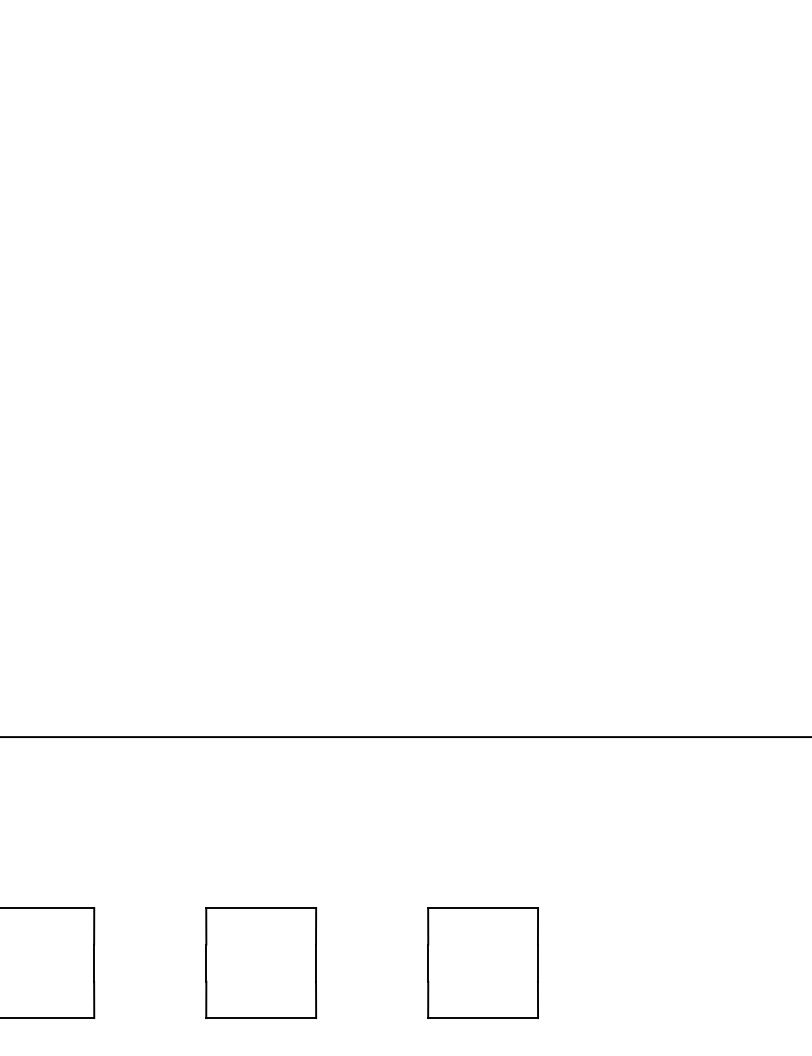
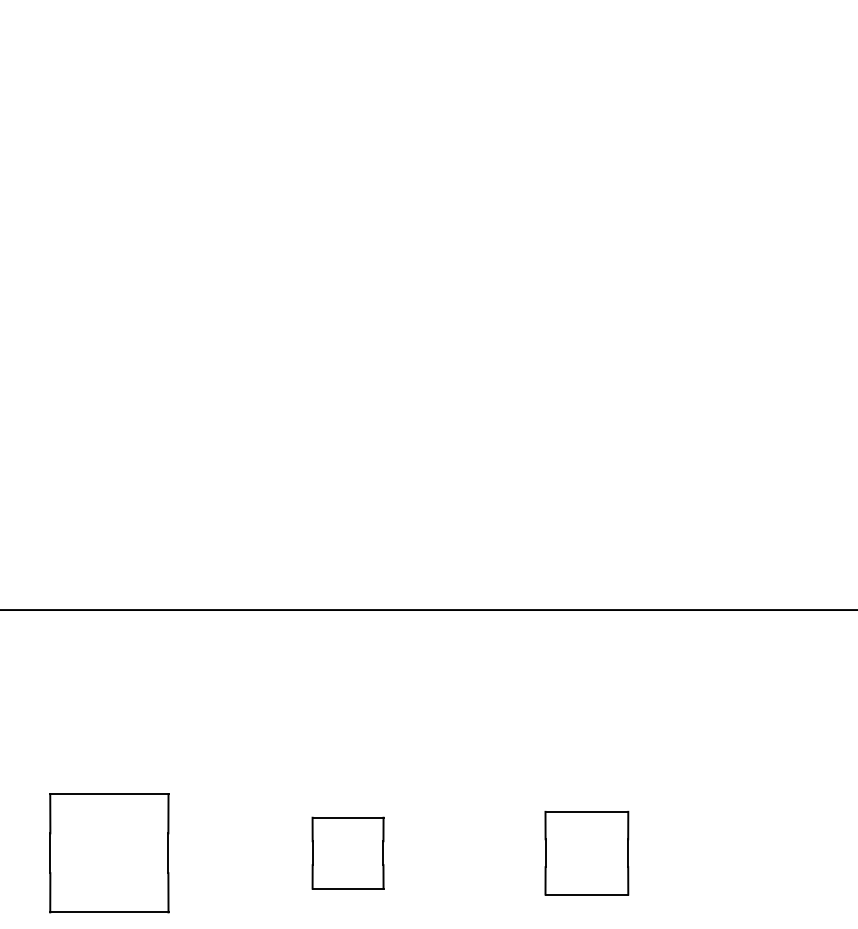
part: (260, 962) -> (347, 852), size x0.6
part: (482, 962) -> (586, 852), size x0.7

